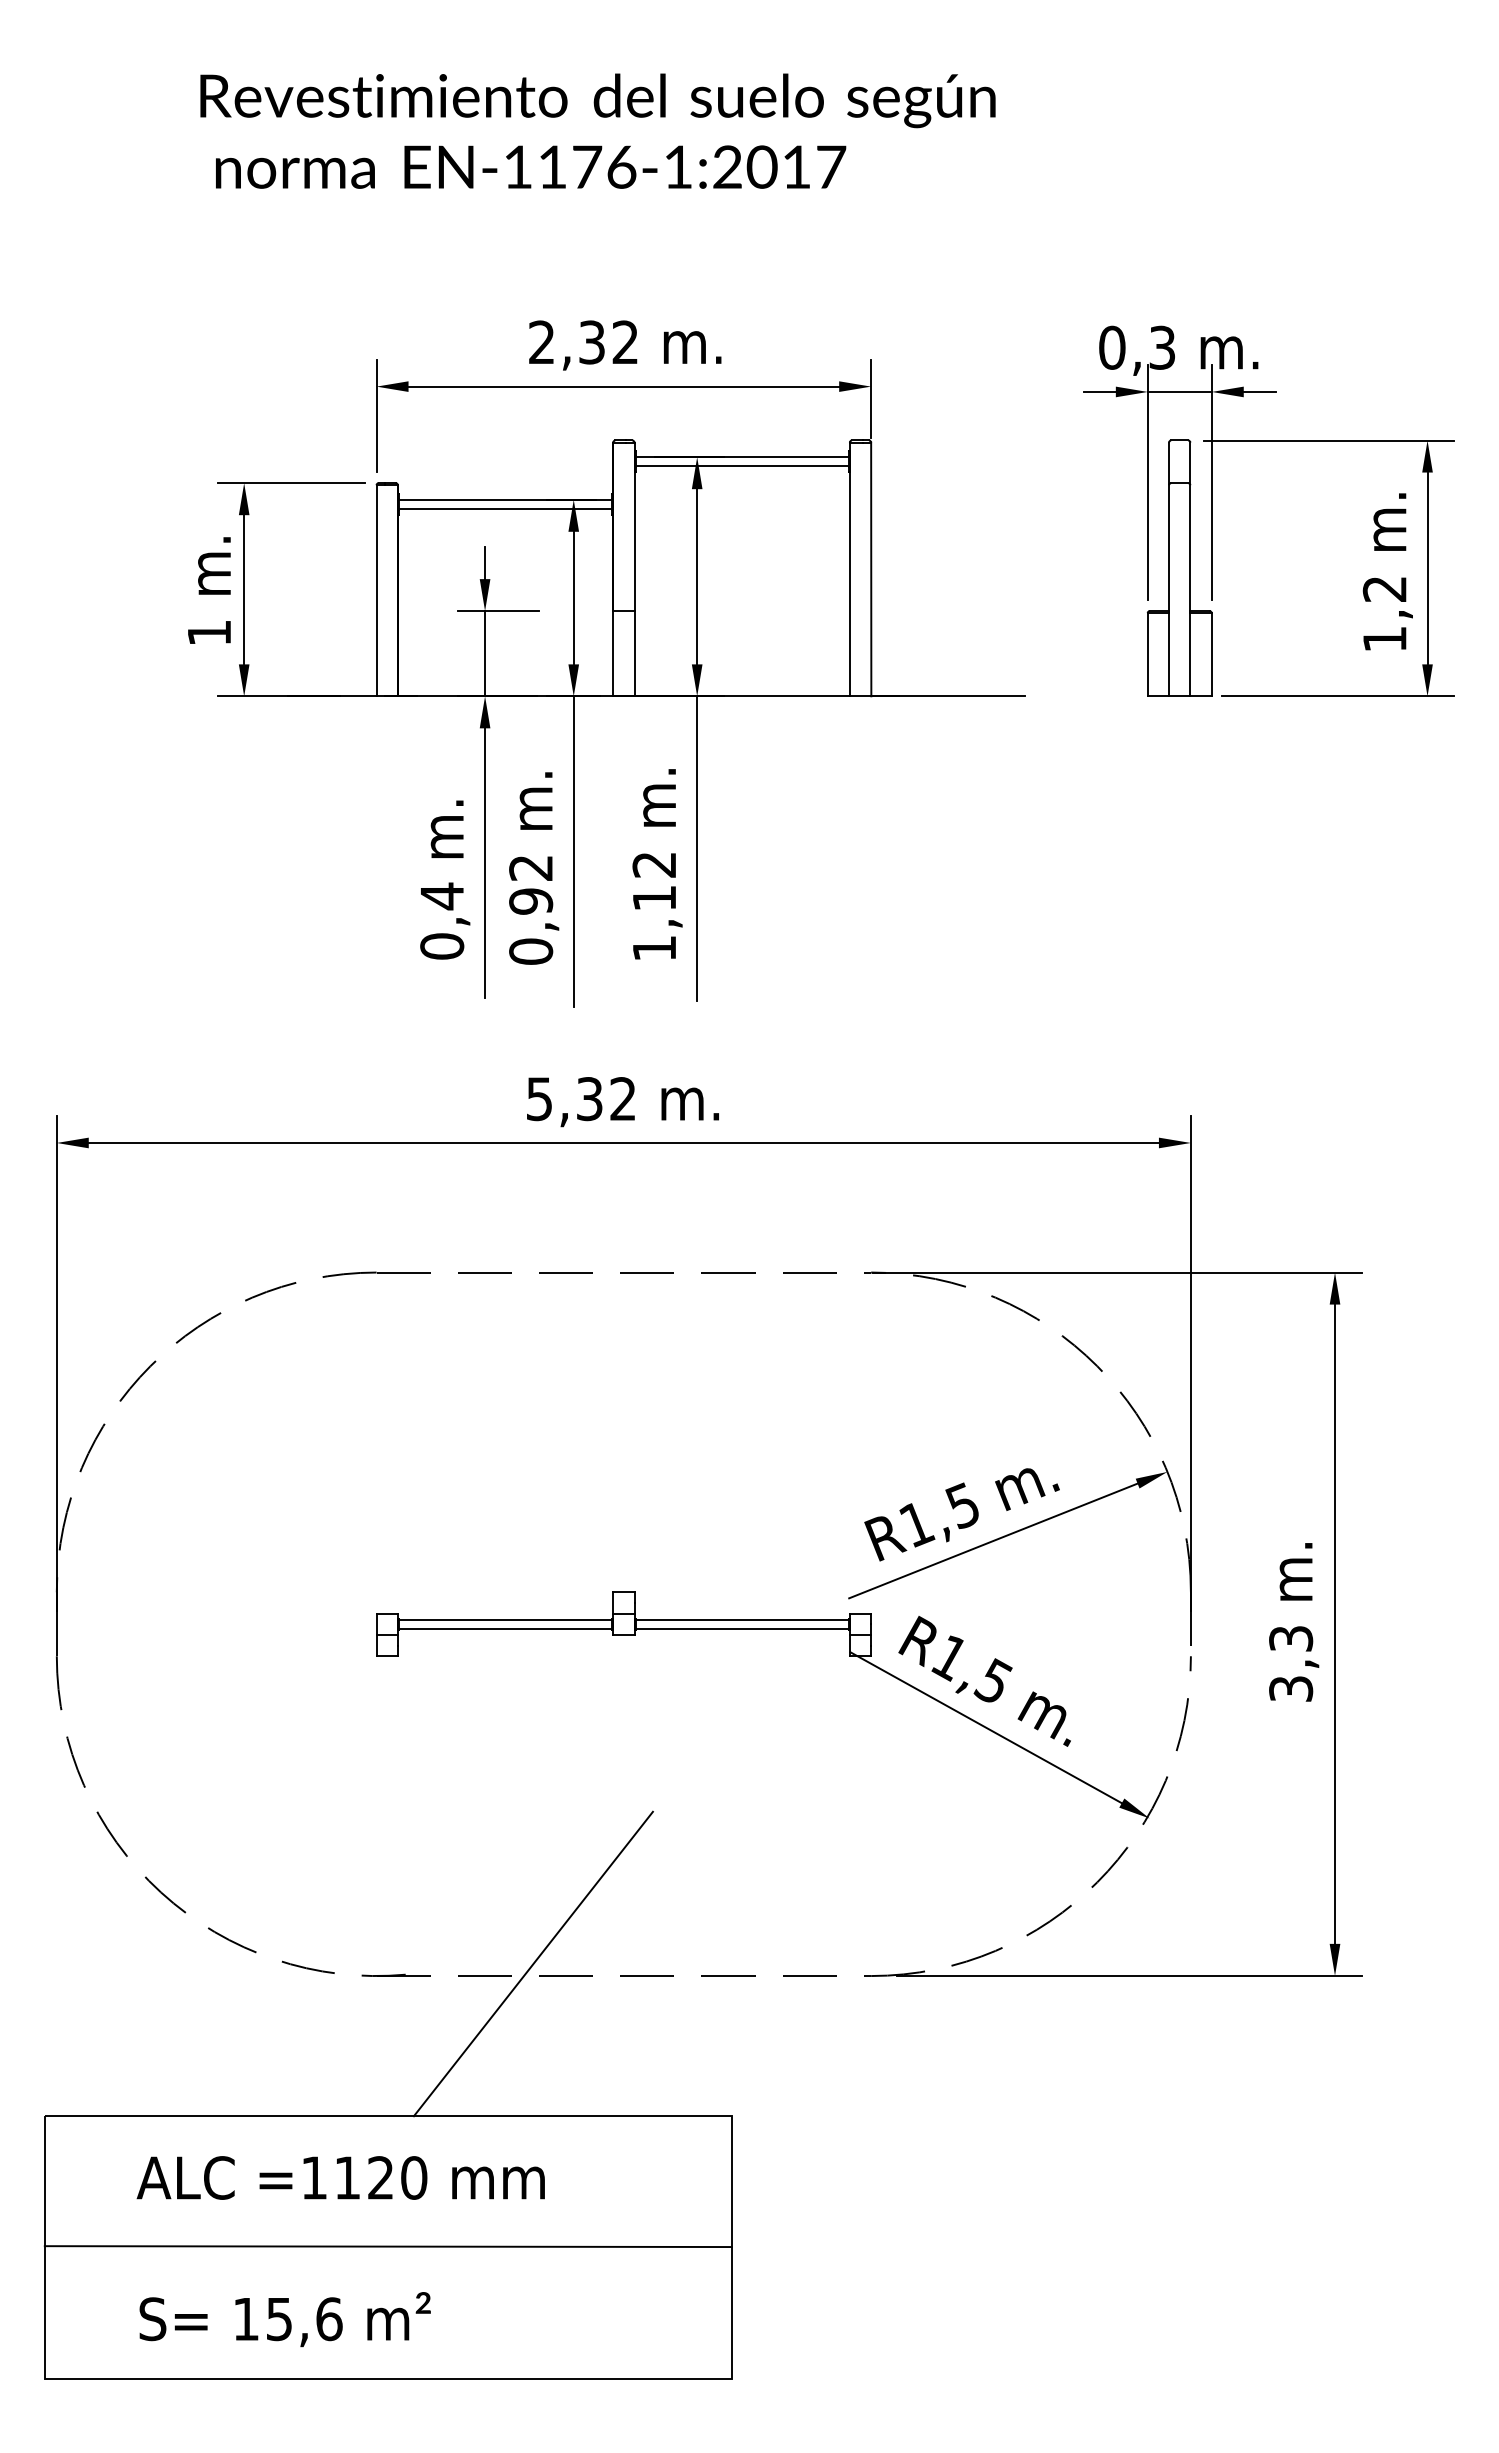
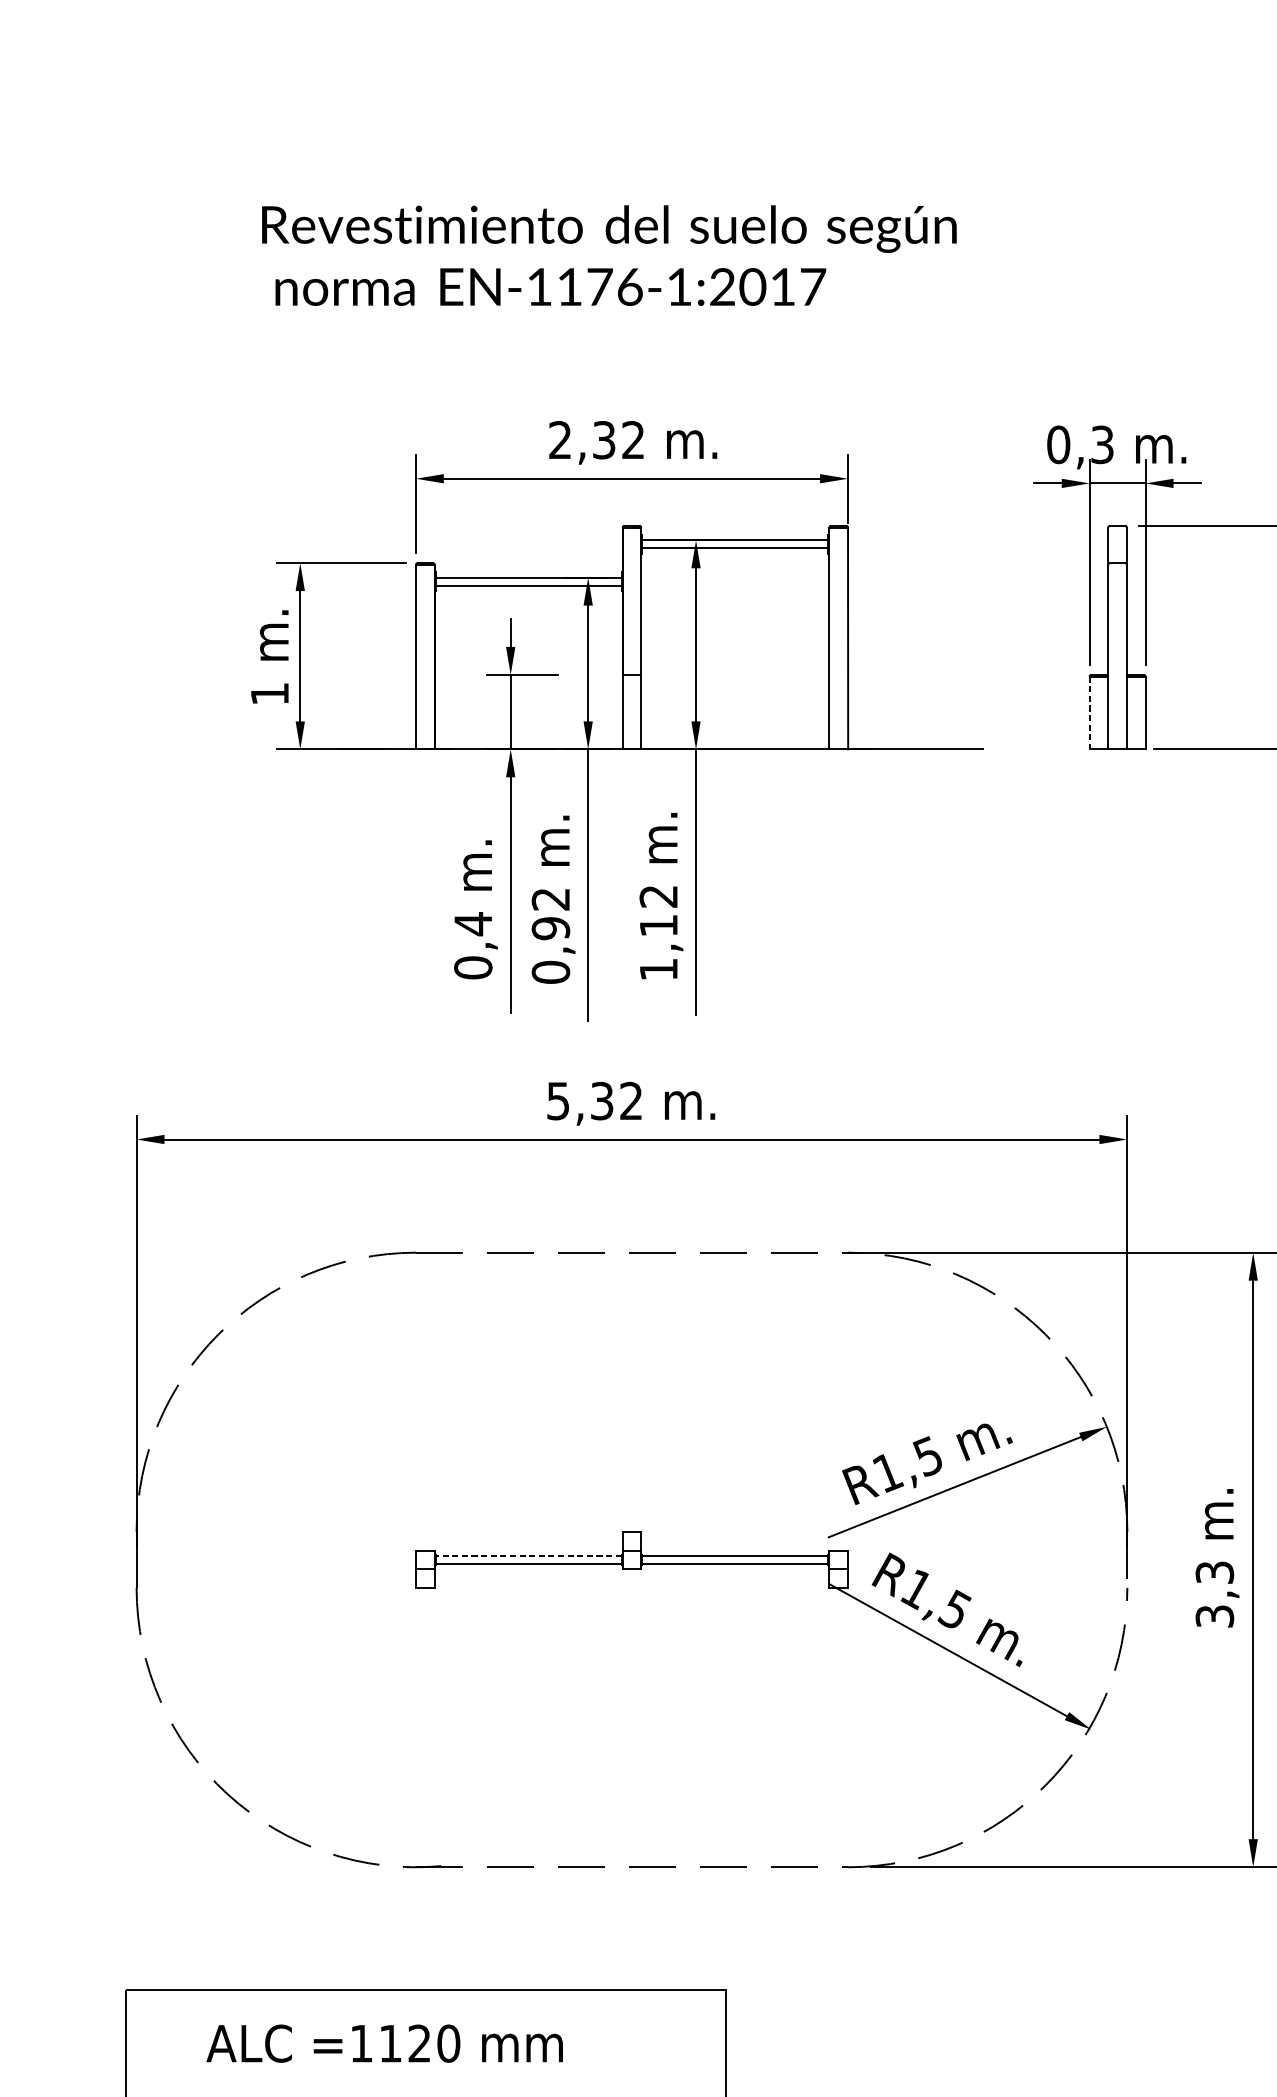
line: (1147, 654) -> (1089, 712), solid -> dashed
line: (505, 1619) -> (528, 1555), solid -> dashed
line: (532, 1963) -> (552, 1856), removed

